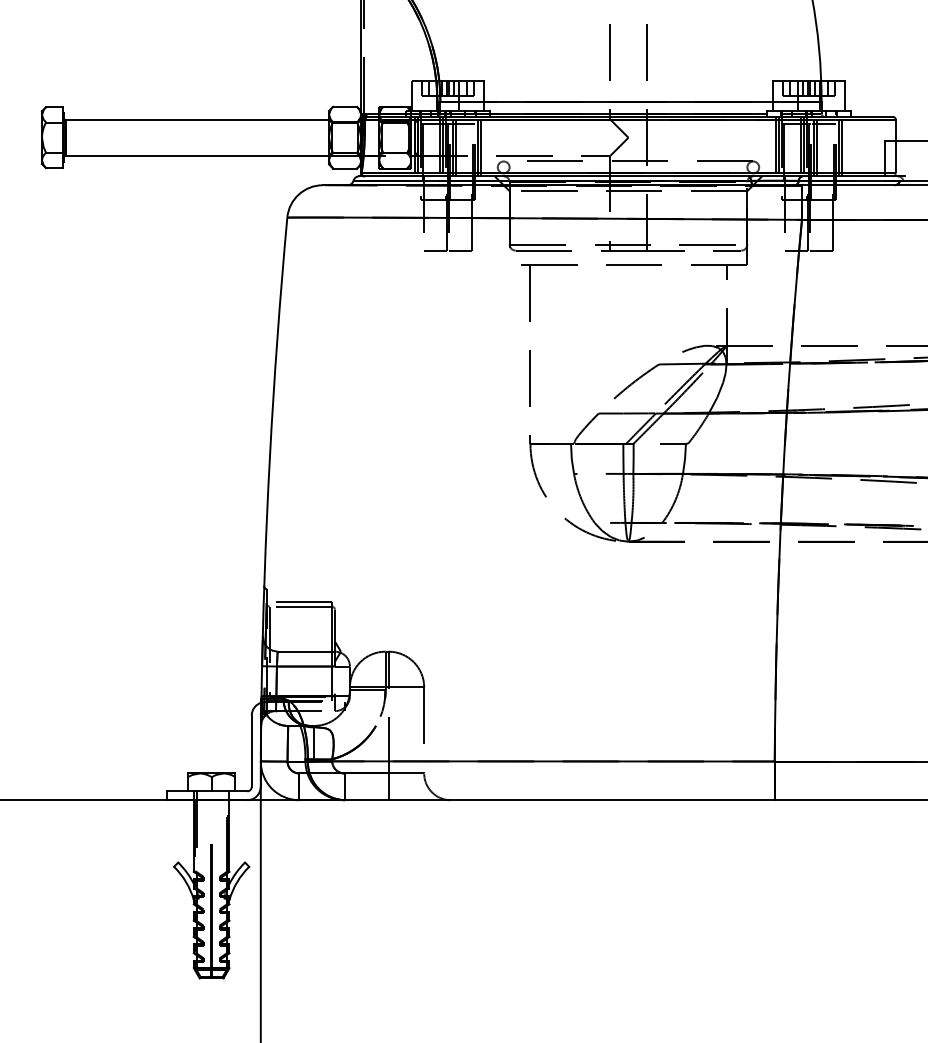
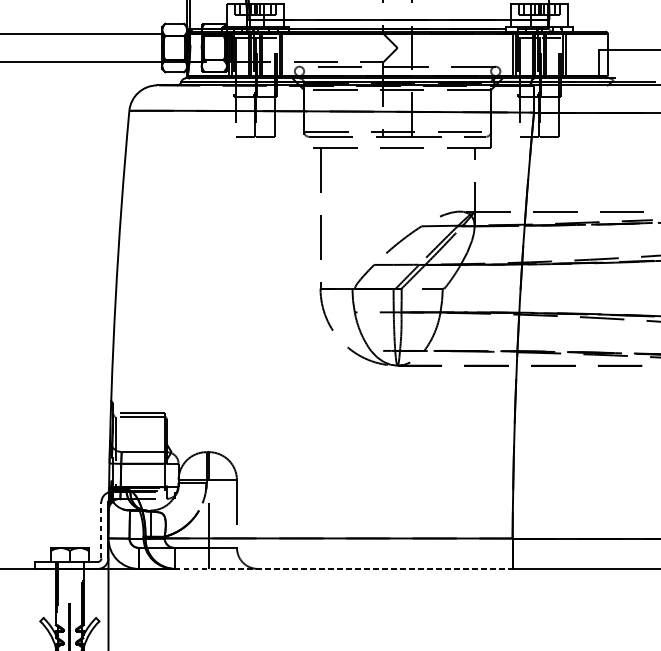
line: (251, 751) -> (101, 530), solid -> dashed
line: (560, 800) -> (344, 569), solid -> dashed

